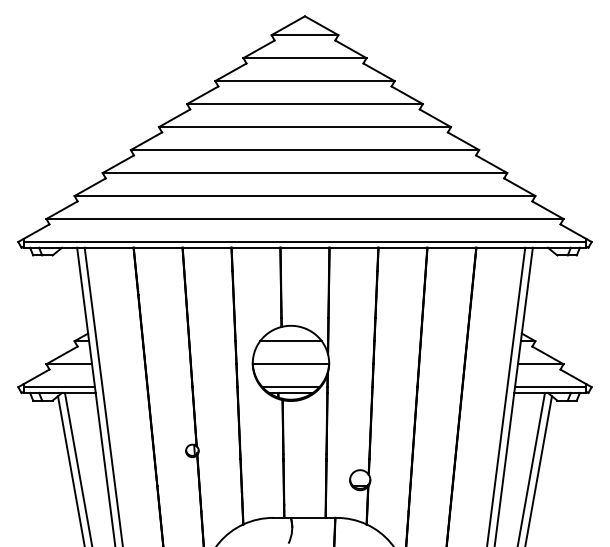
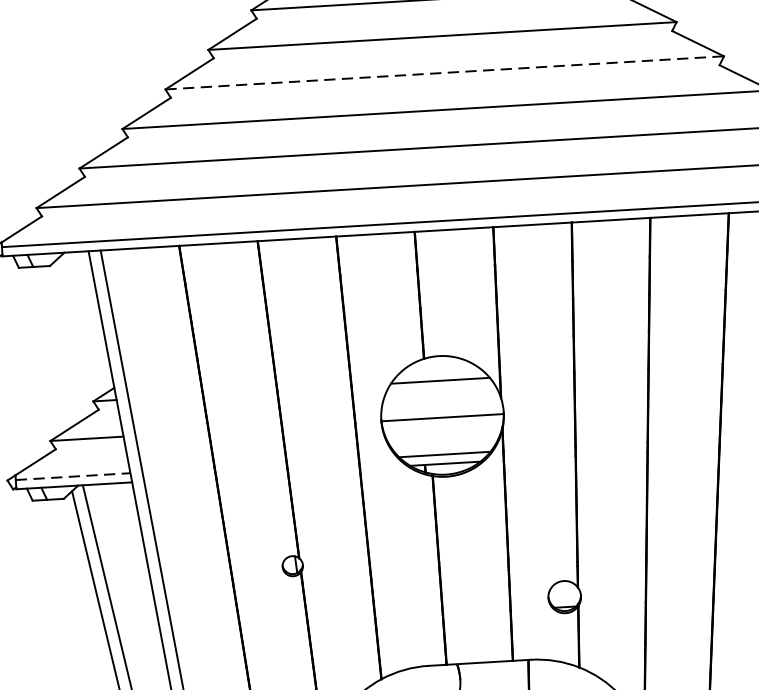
line: (305, 150) -> (445, 73), solid -> dashed
line: (59, 387) -> (73, 477), solid -> dashed

